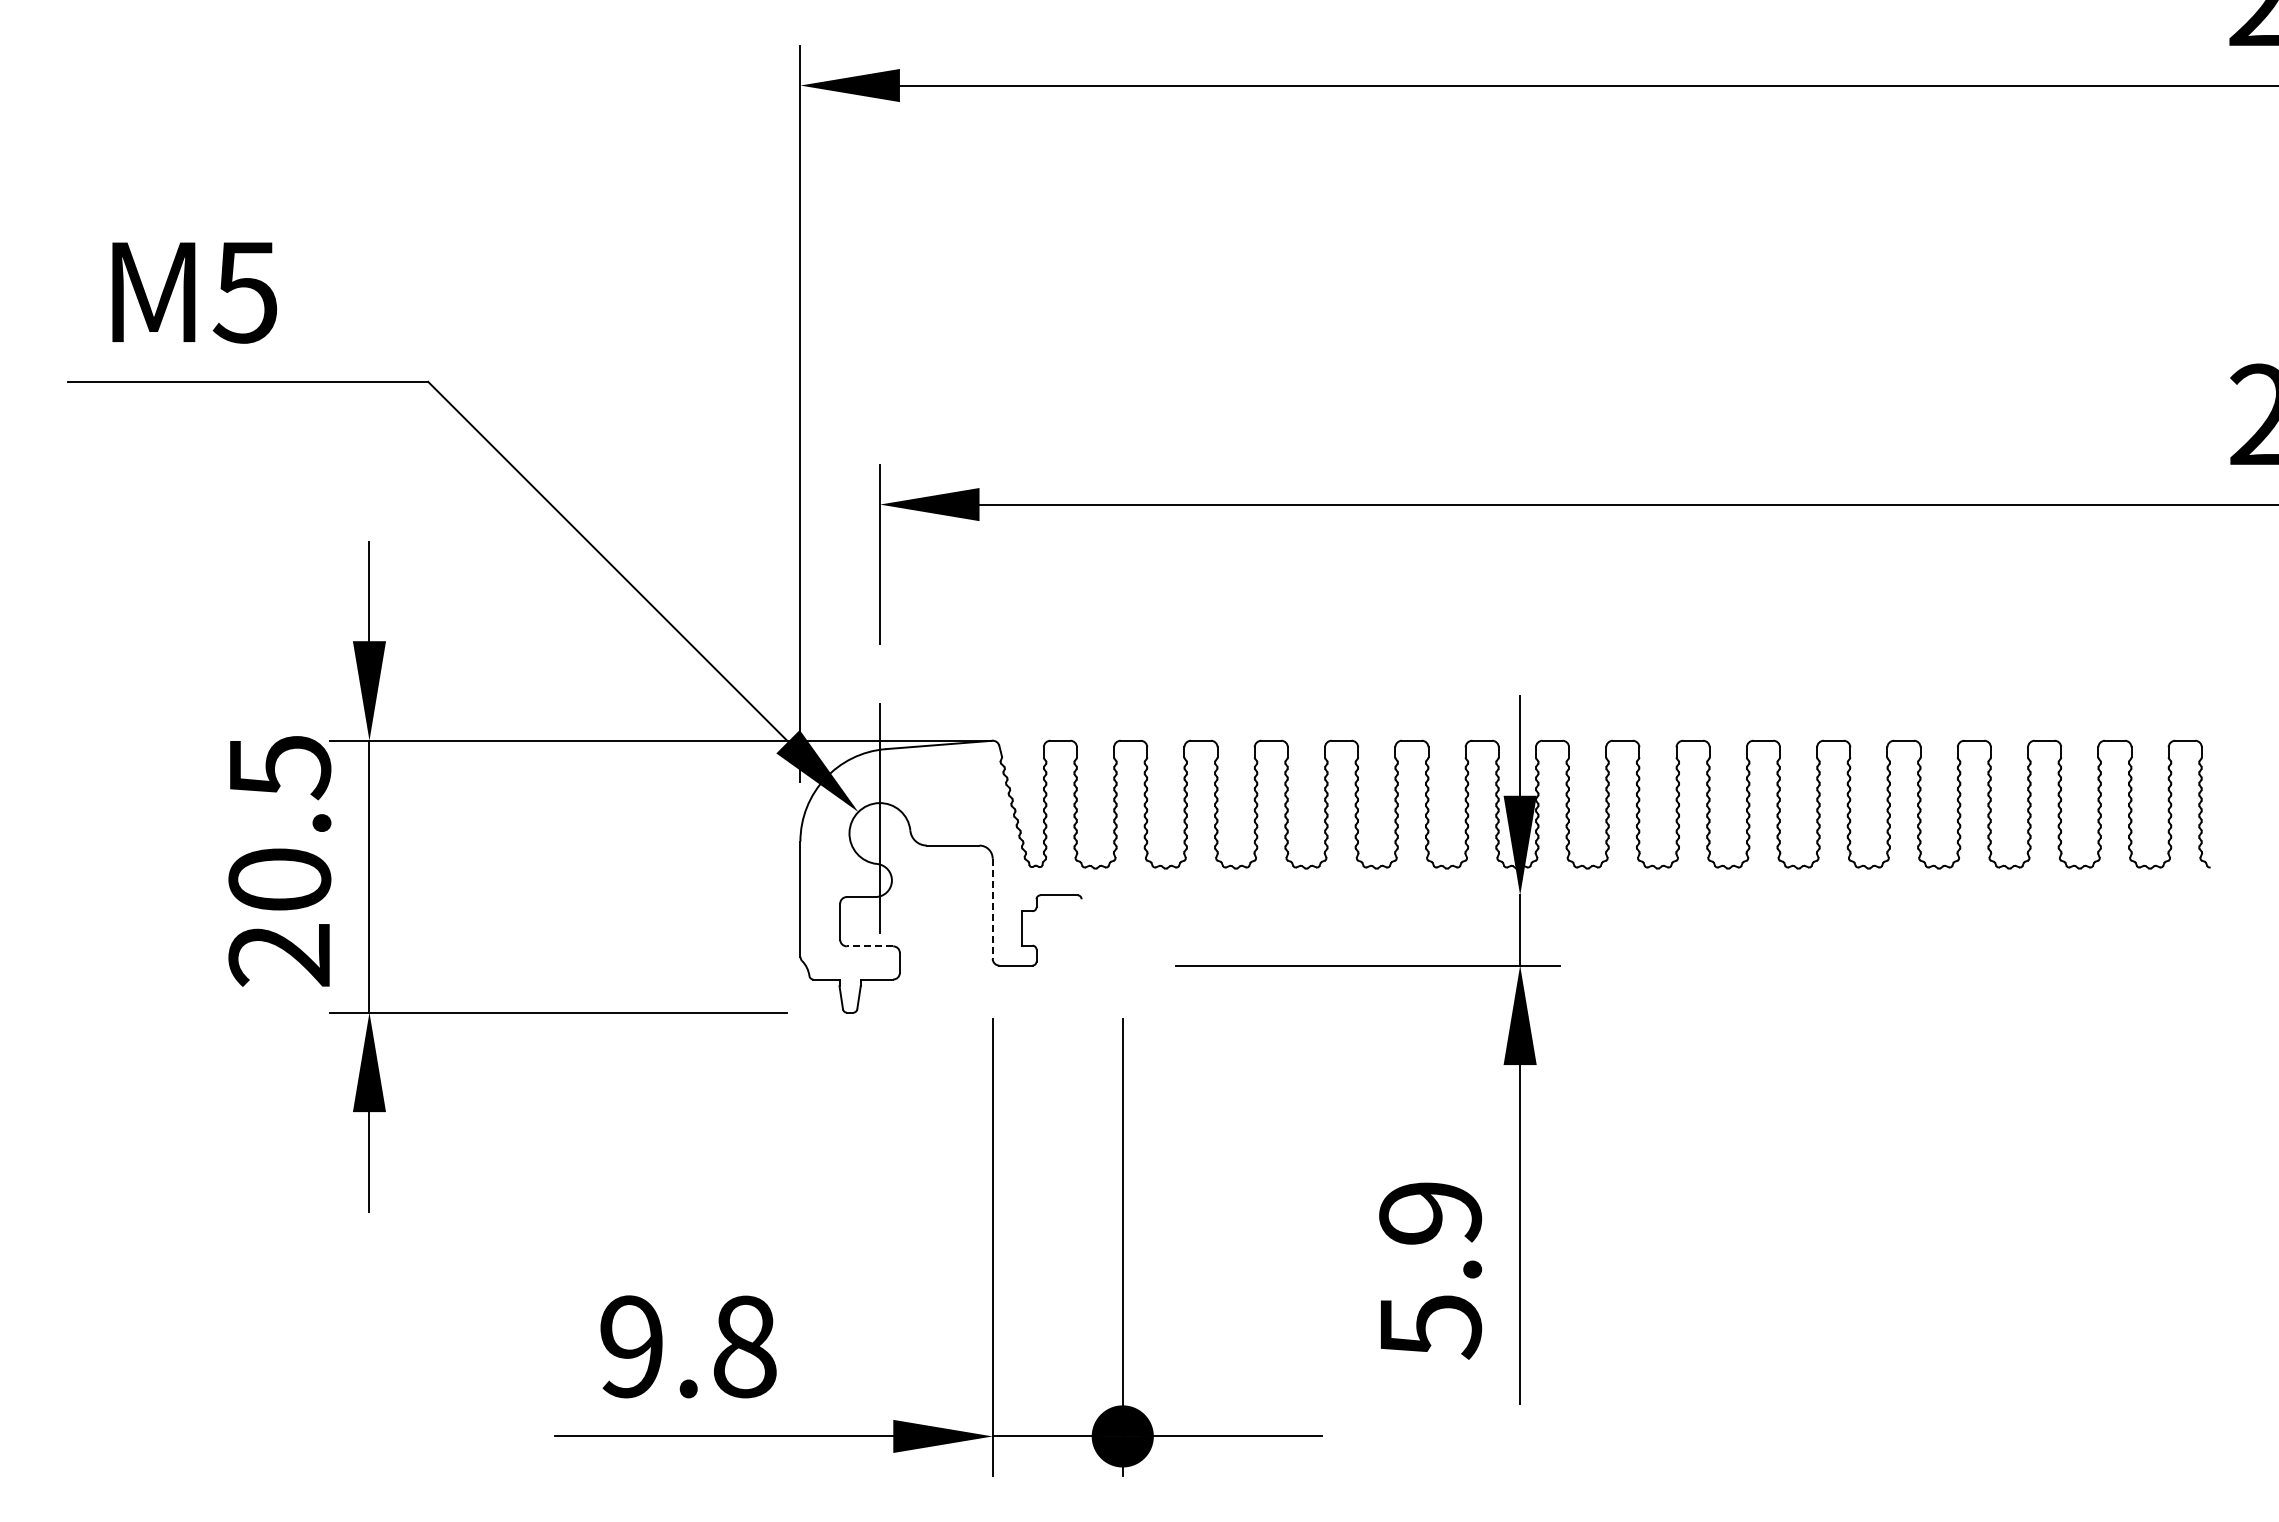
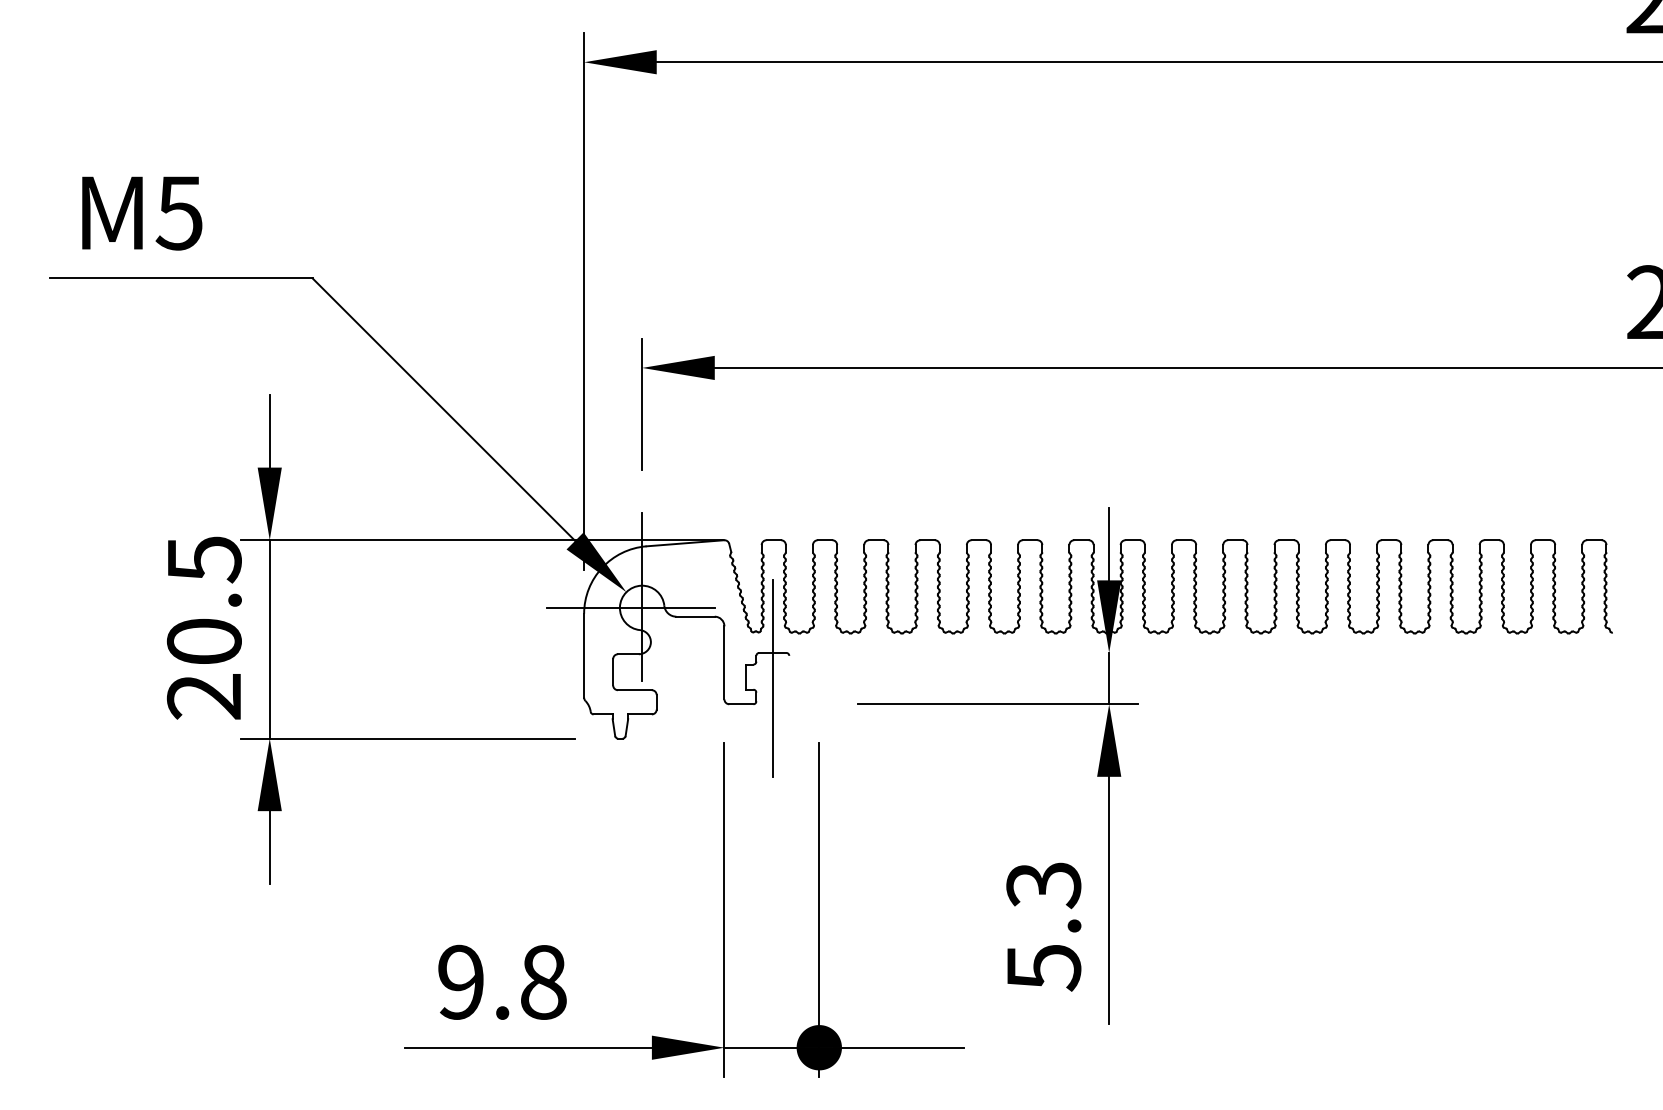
line: (864, 833) -> (630, 607), added
line: (992, 909) -> (724, 663), dashed -> solid
line: (1059, 930) -> (773, 678), added
line: (869, 946) -> (634, 690), dashed -> solid
text: (1430, 1214) -> (1043, 885), 5.9 -> 5.3

